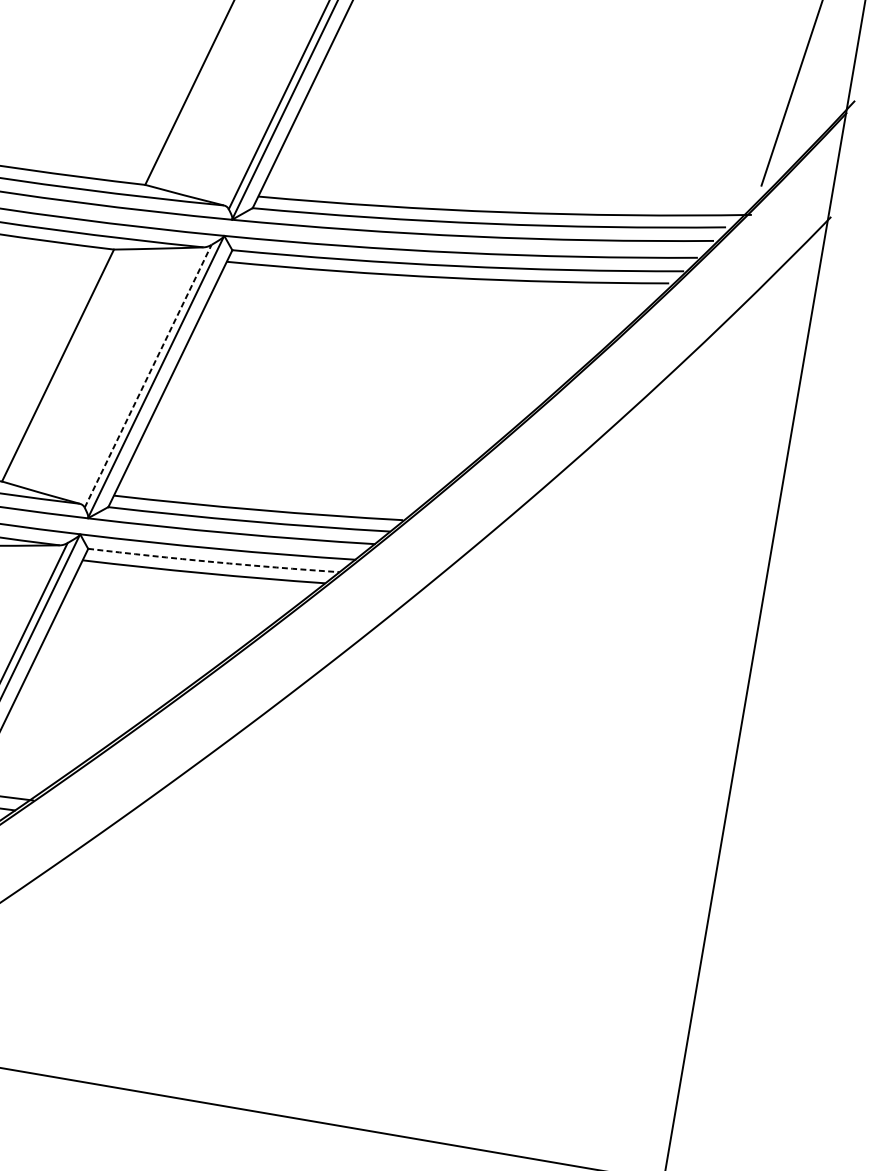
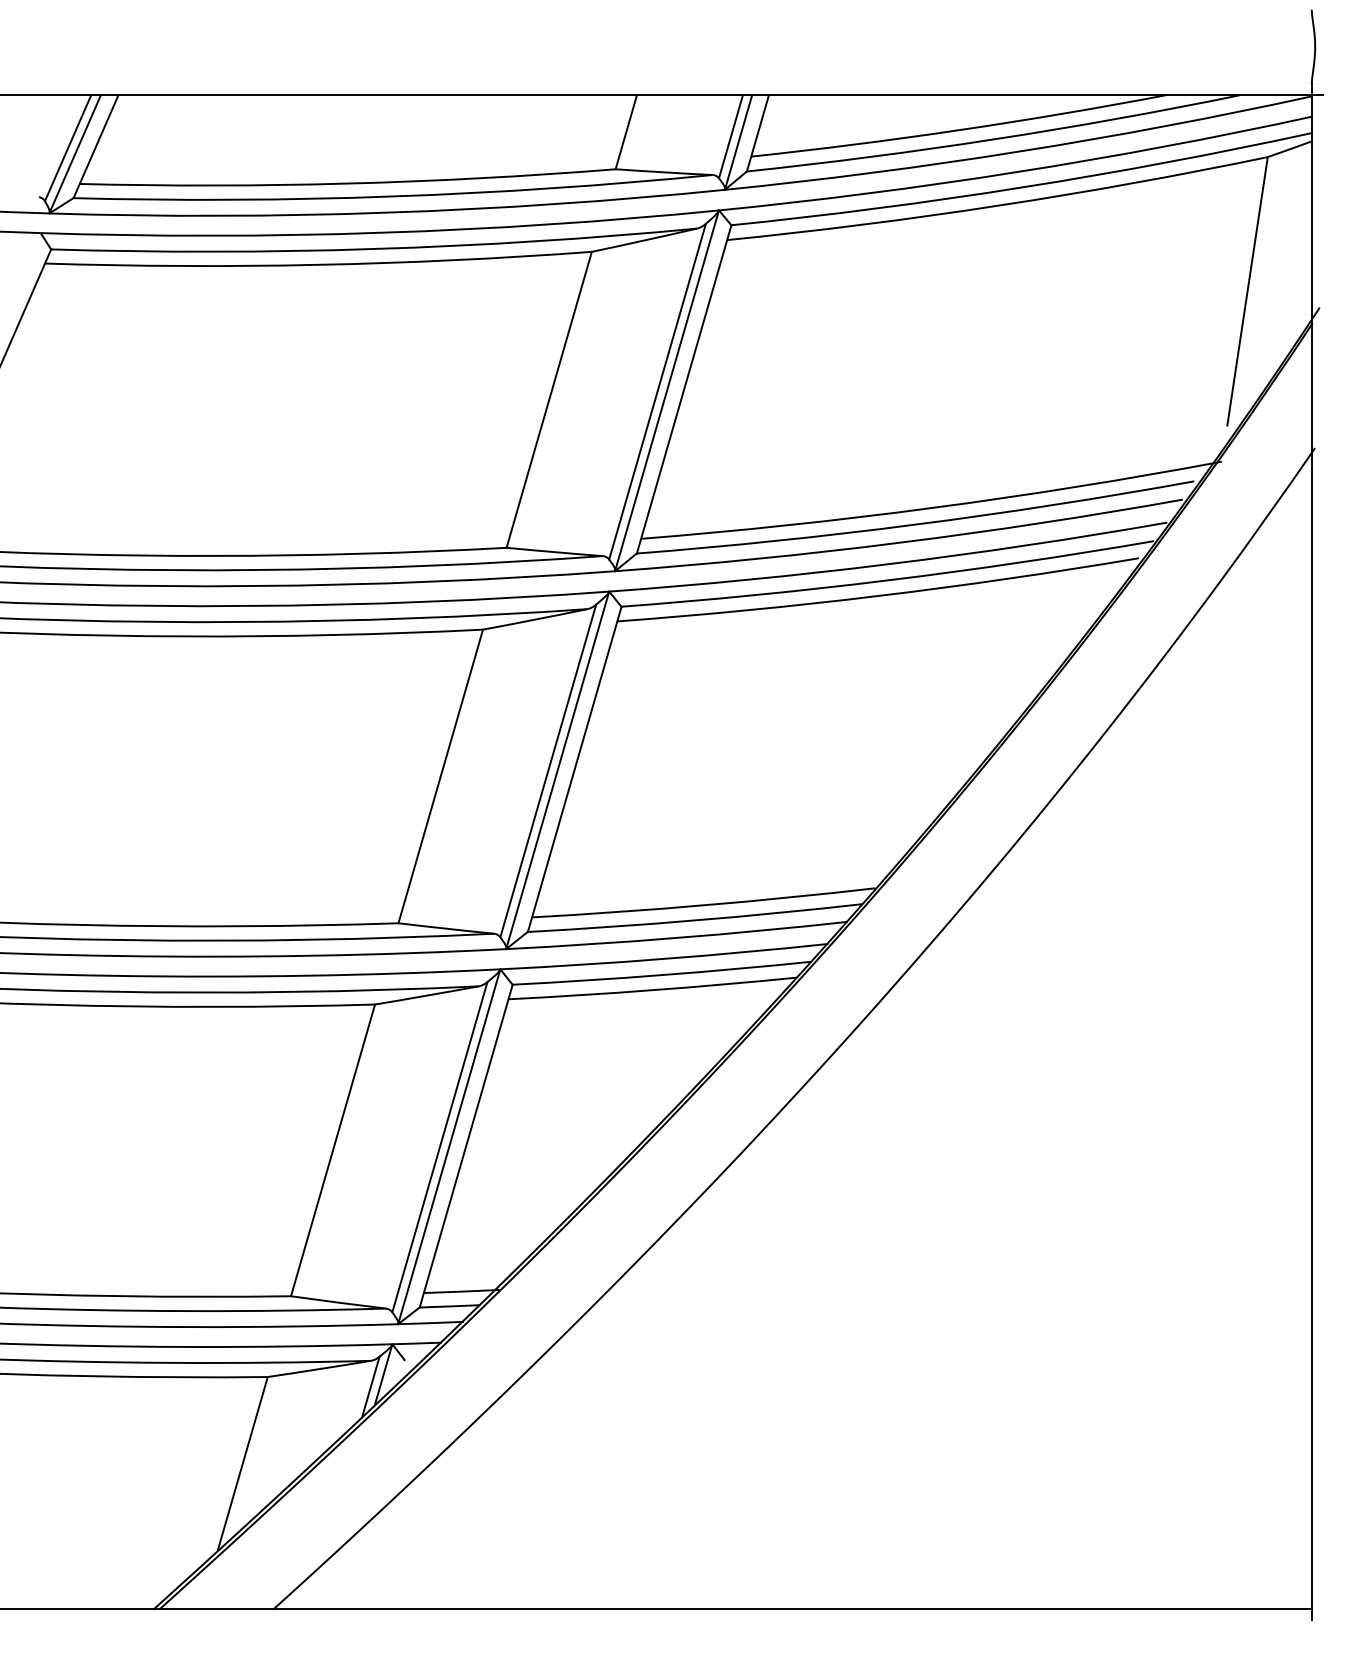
line: (148, 375) -> (548, 770), dashed -> solid
arc: (214, 562) -> (662, 975), dashed -> solid

